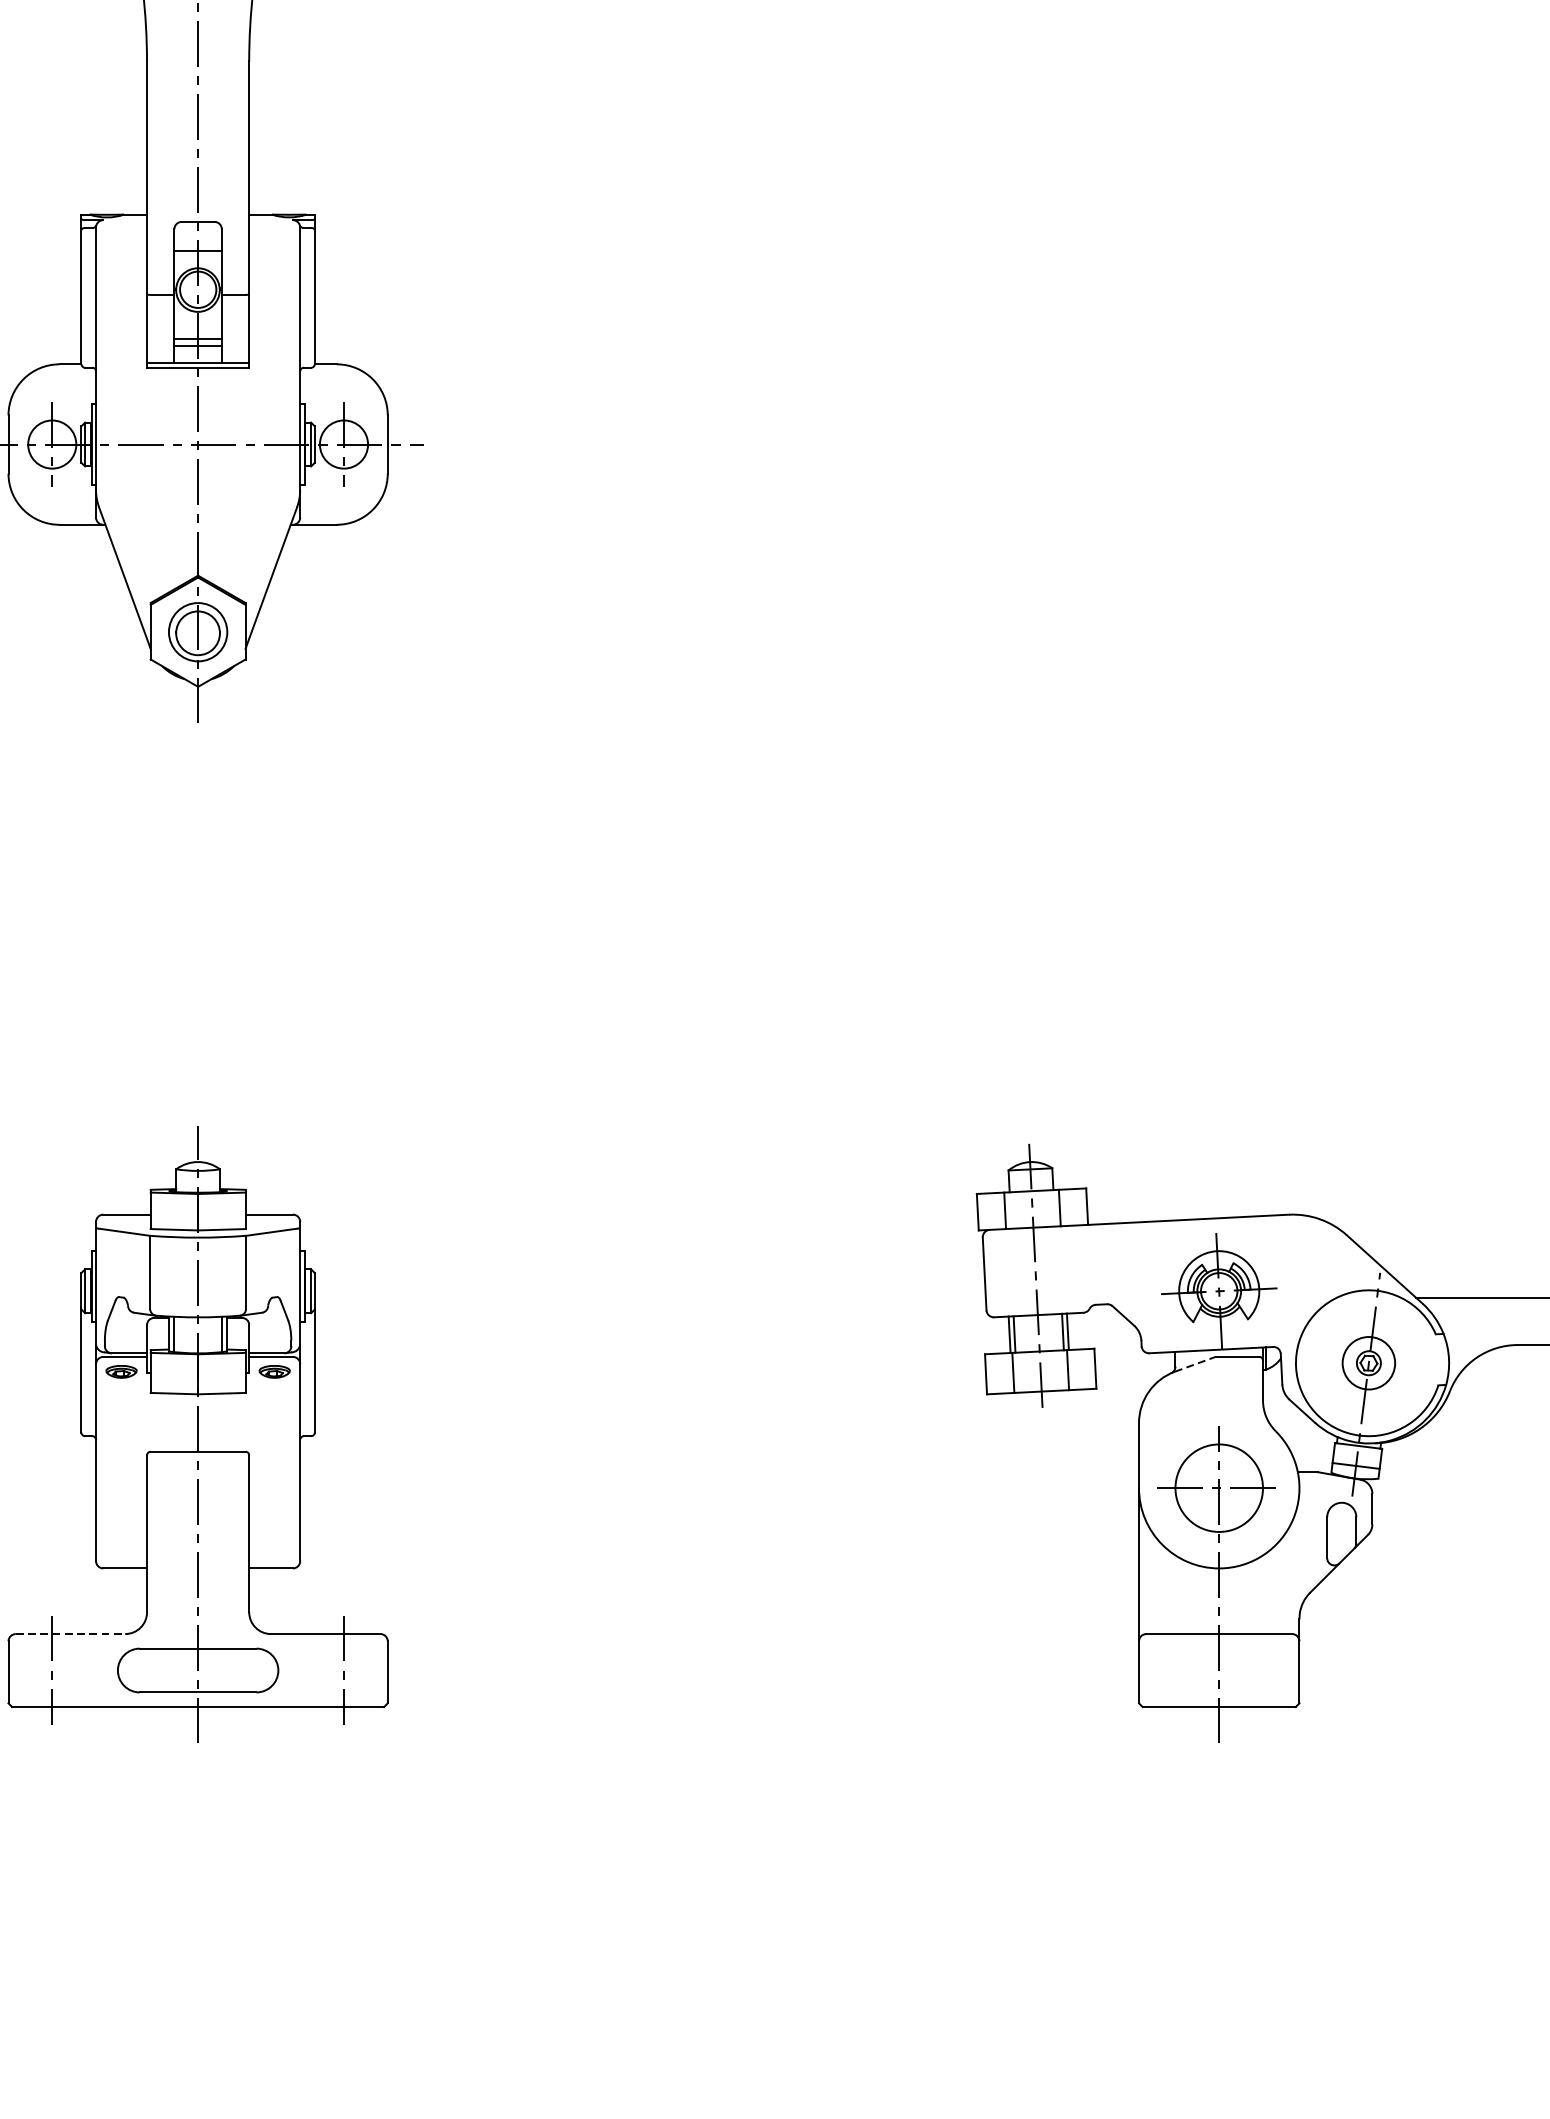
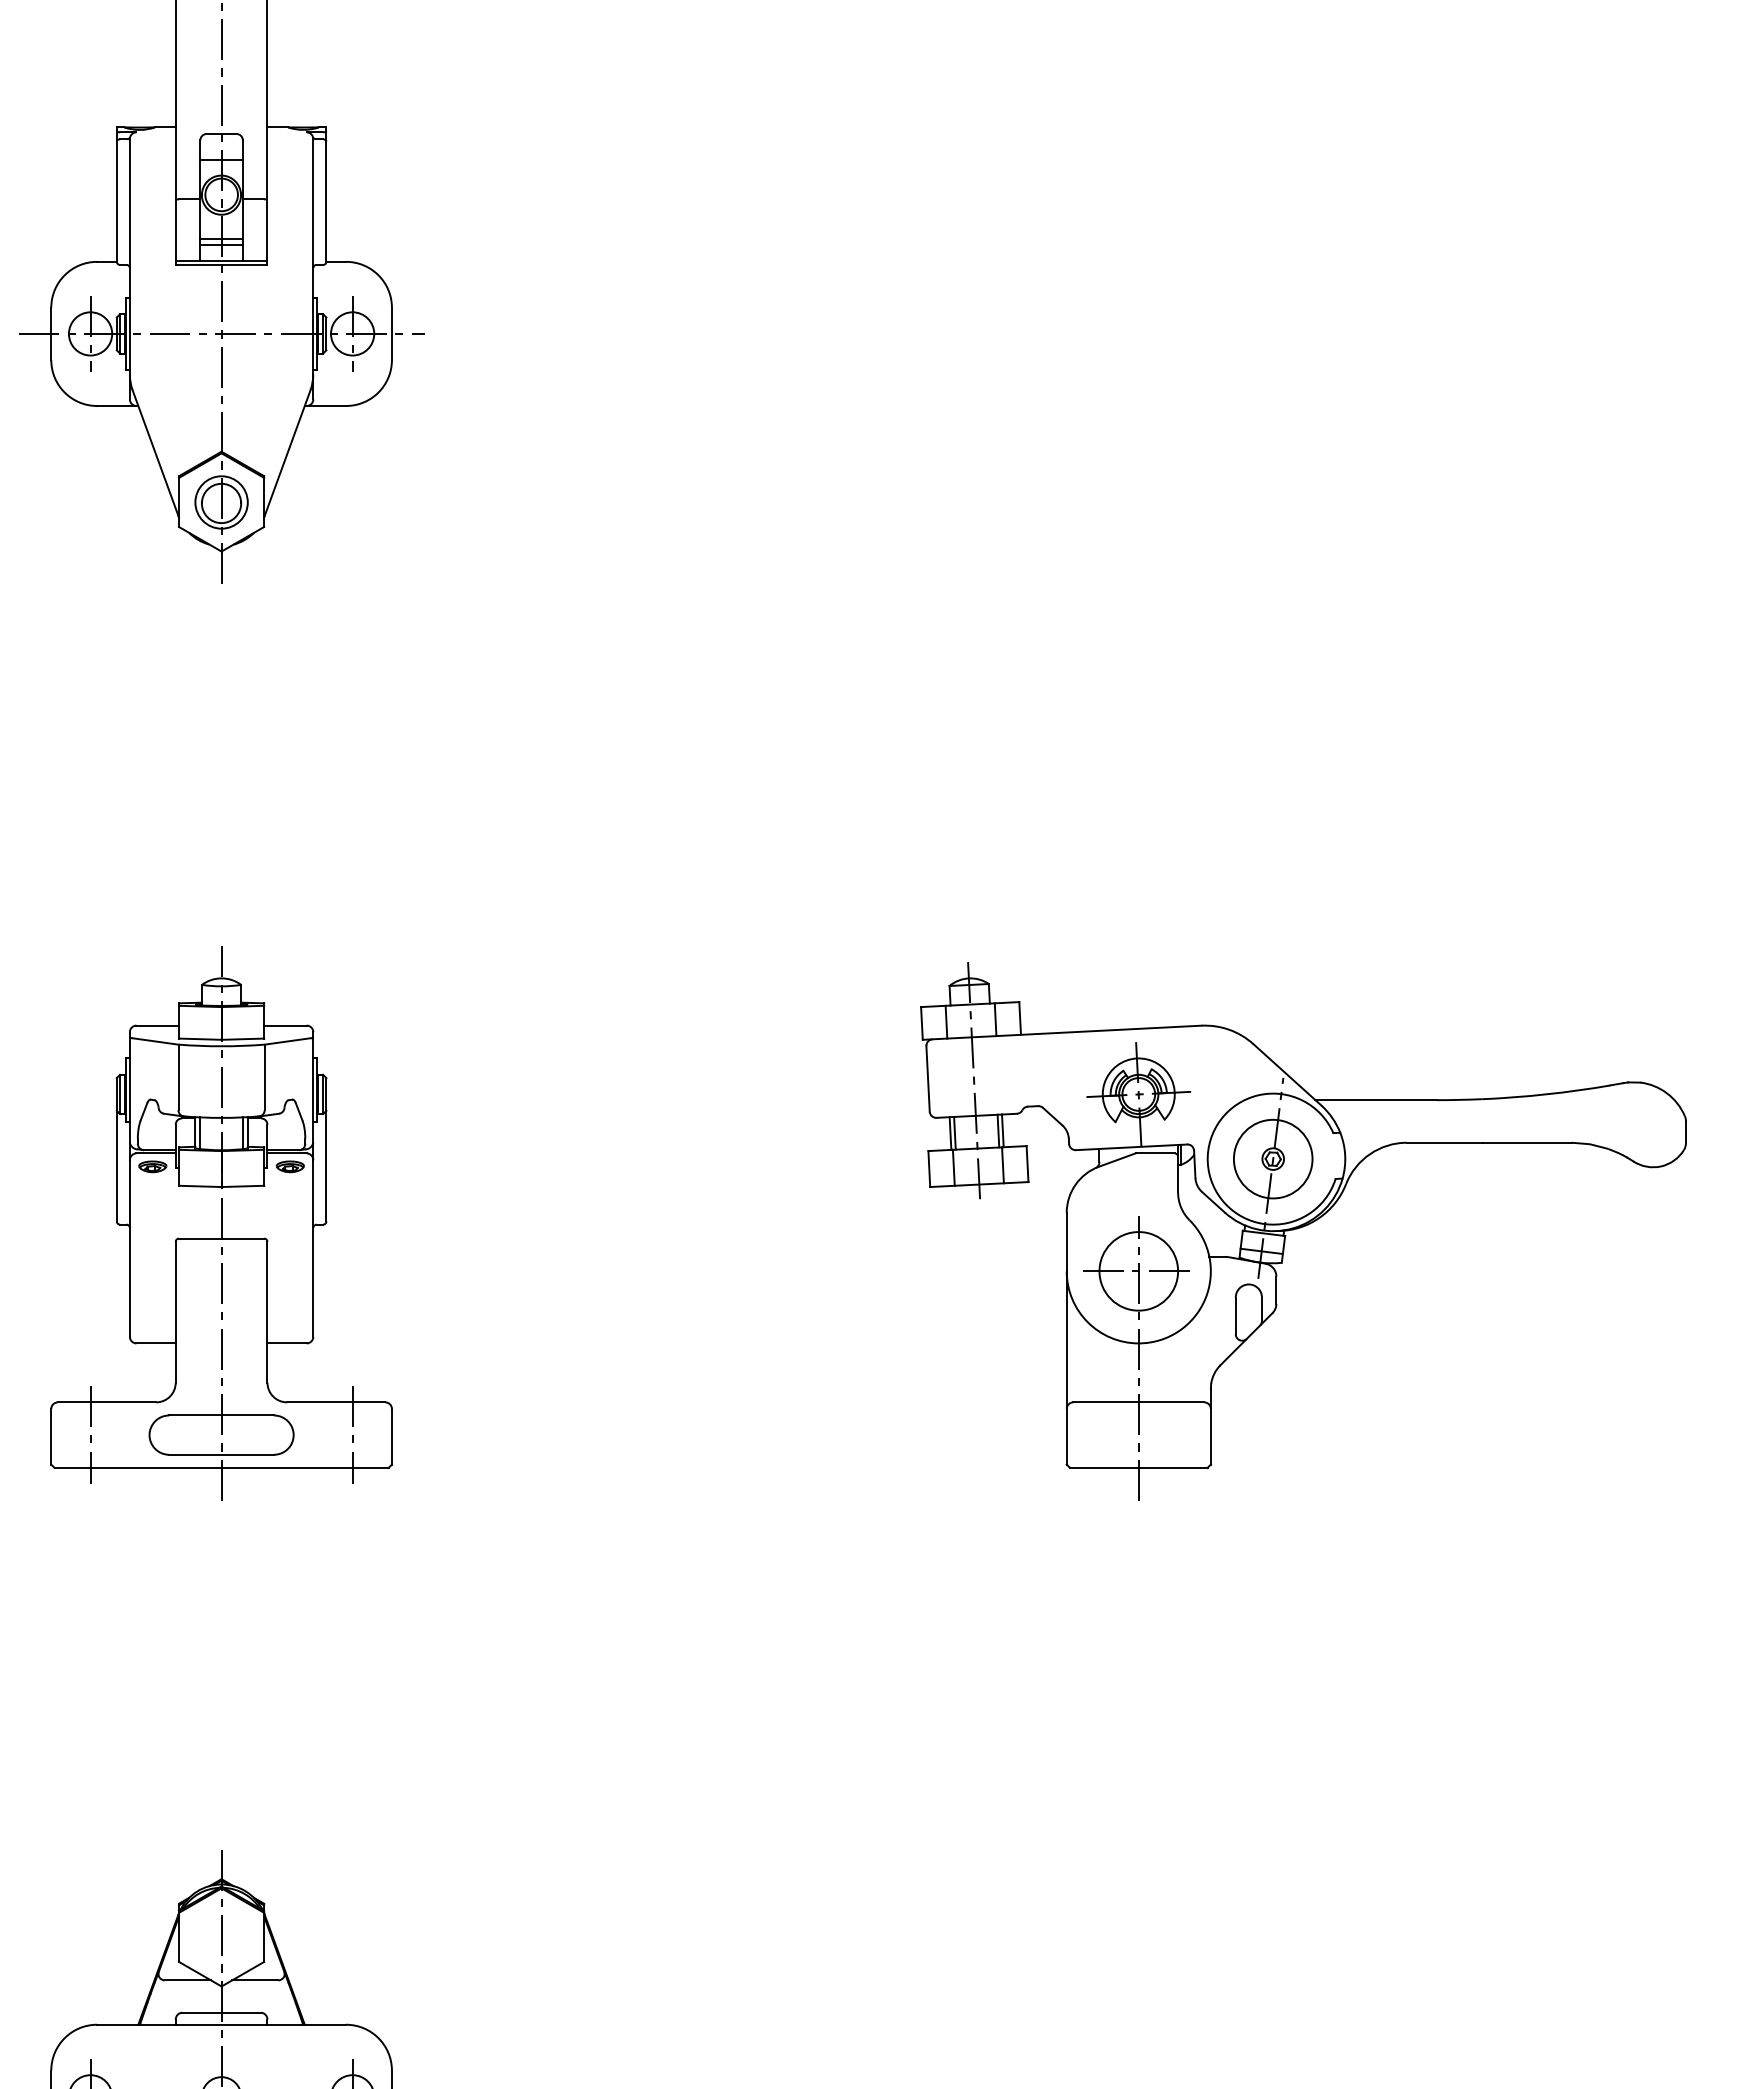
circle: (1368, 1362) -> (1272, 1158), size x1.67
line: (1195, 1363) -> (1117, 1159), dashed -> solid
line: (71, 1634) -> (107, 1402), dashed -> solid

